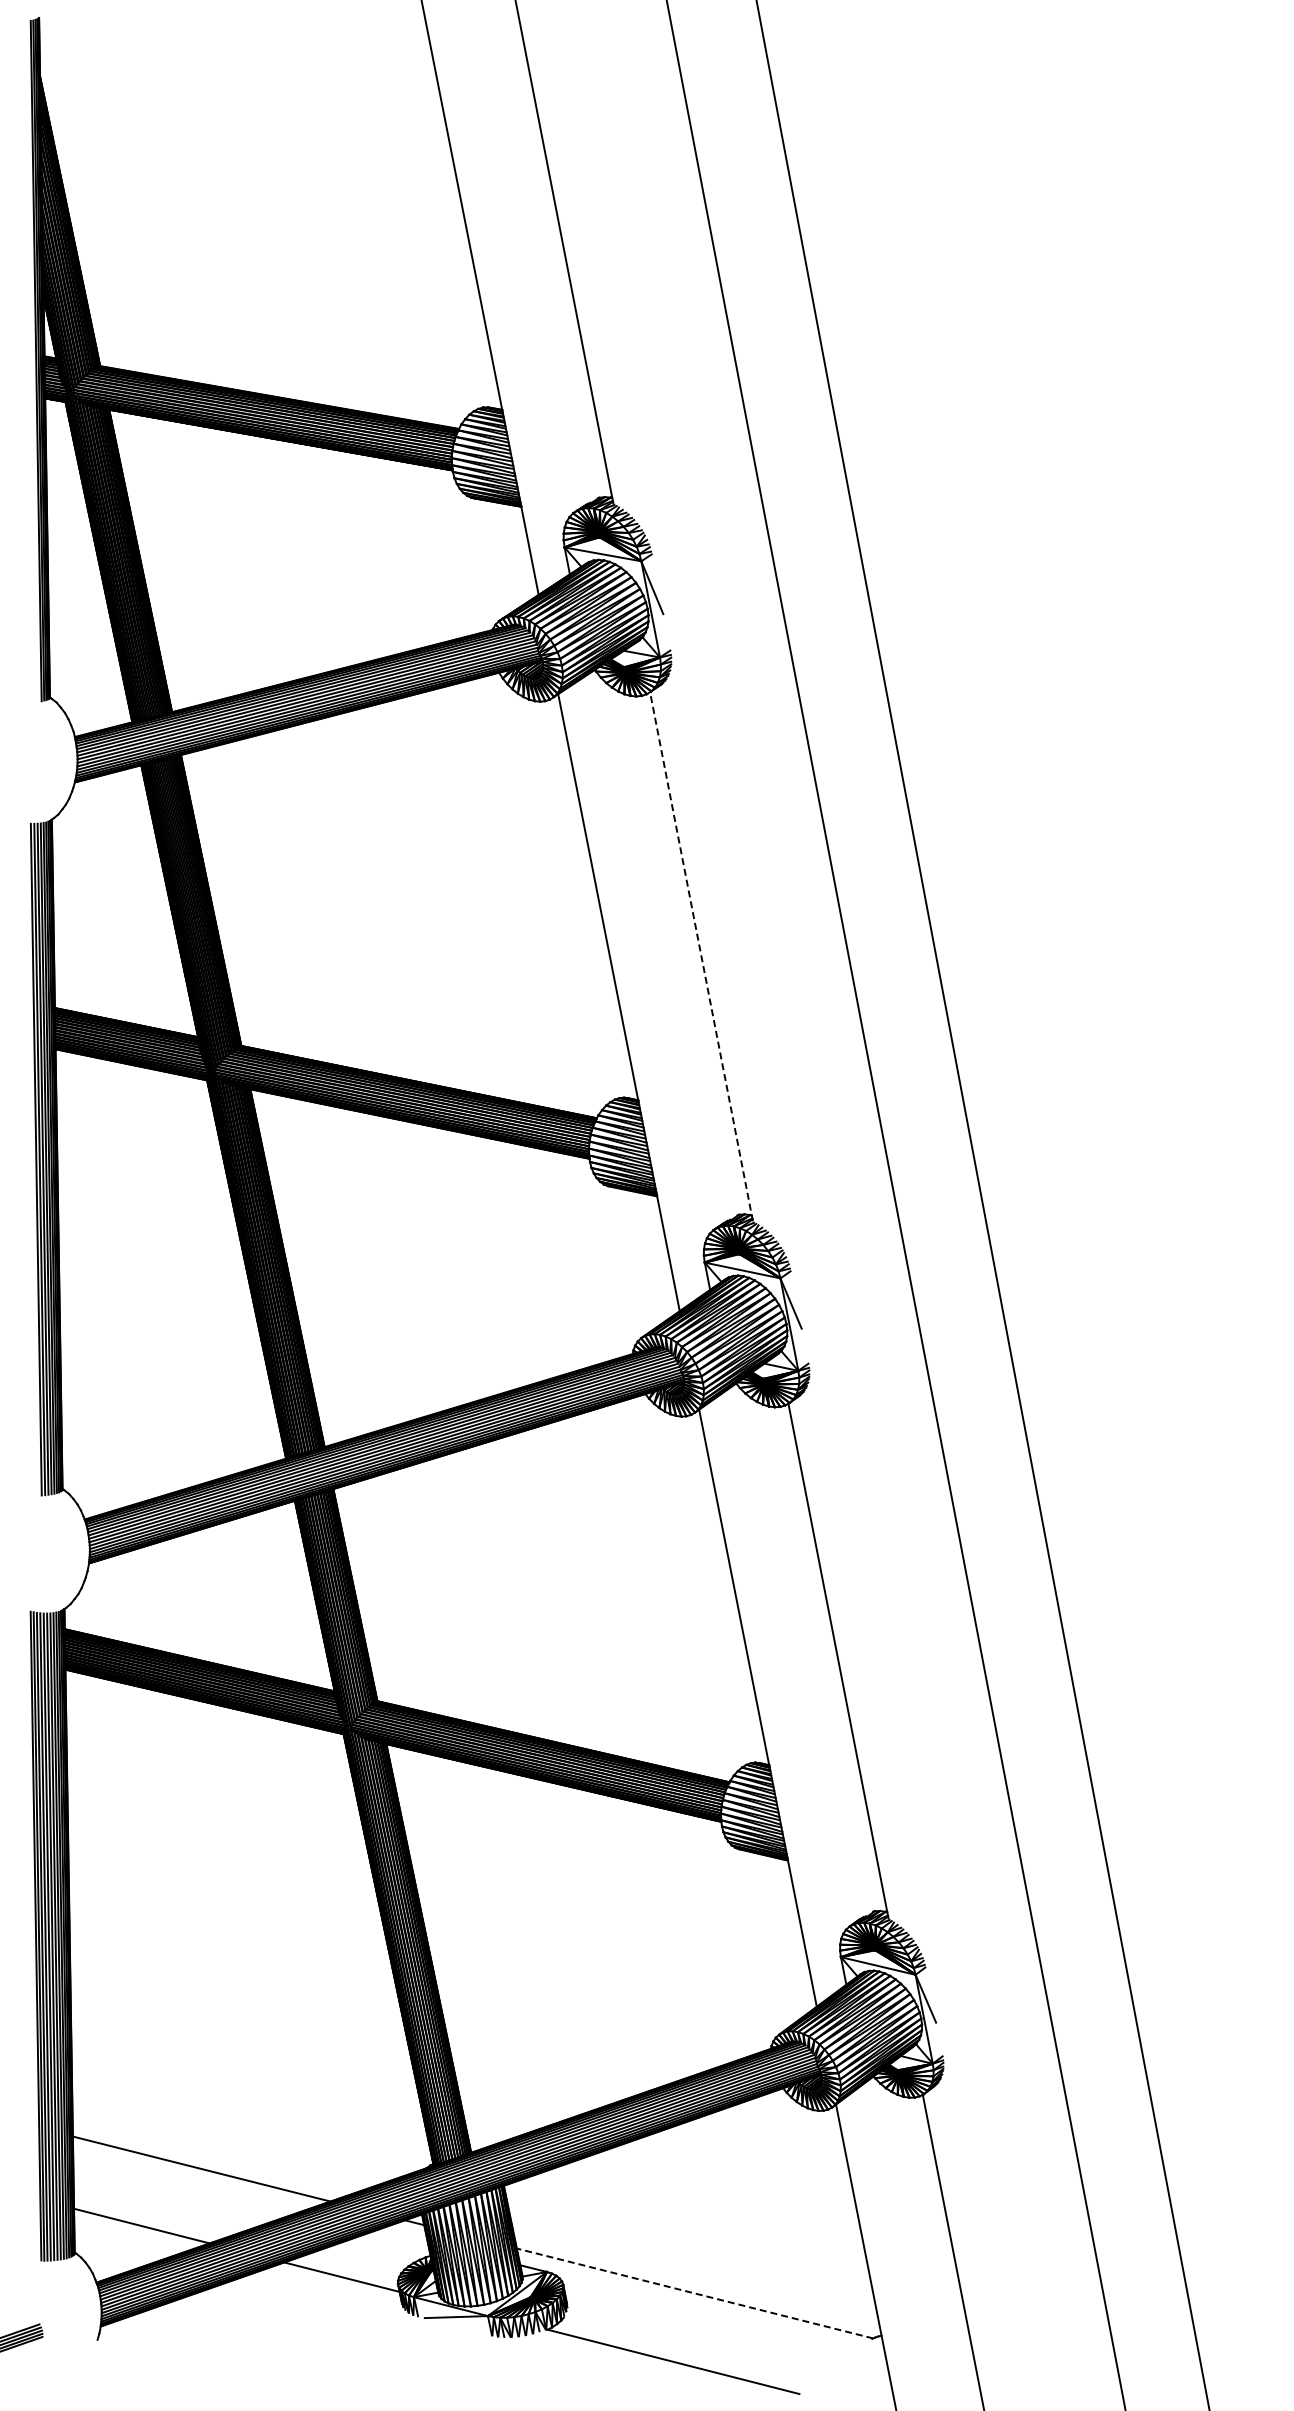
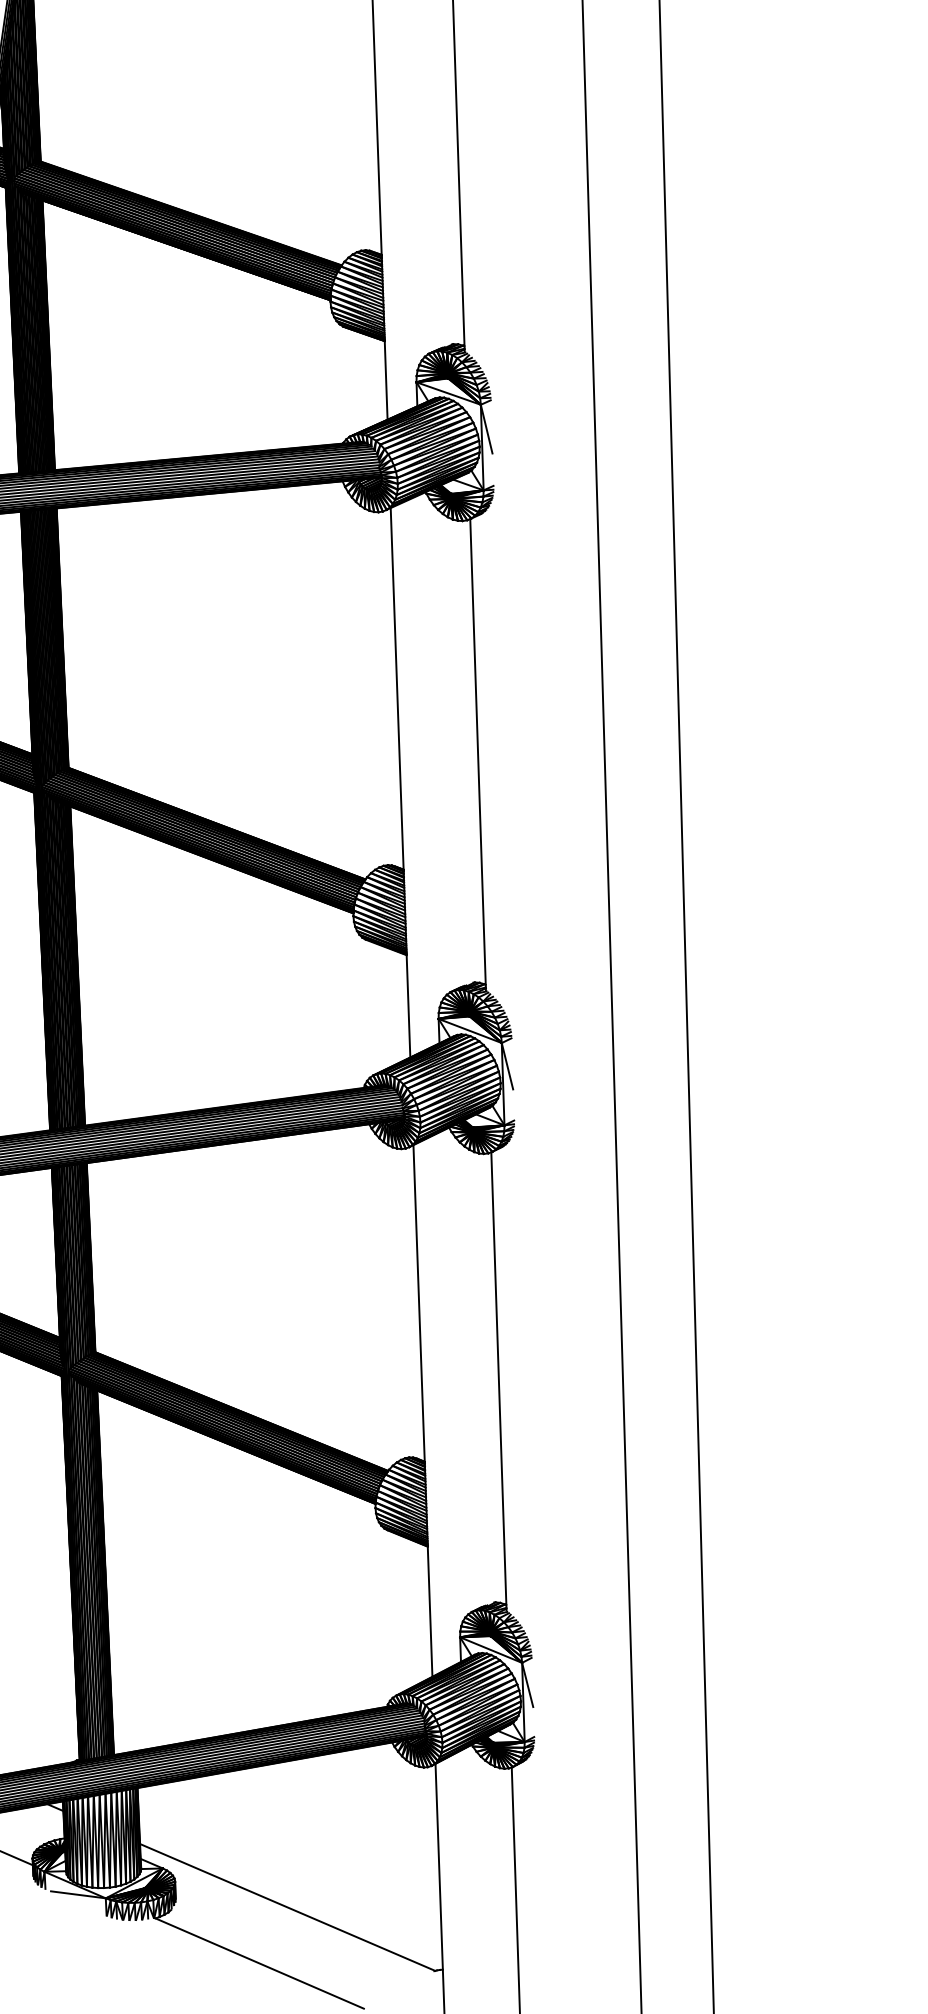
line: (701, 956) -> (478, 754), dashed -> solid
line: (695, 2293) -> (288, 1907), dashed -> solid

